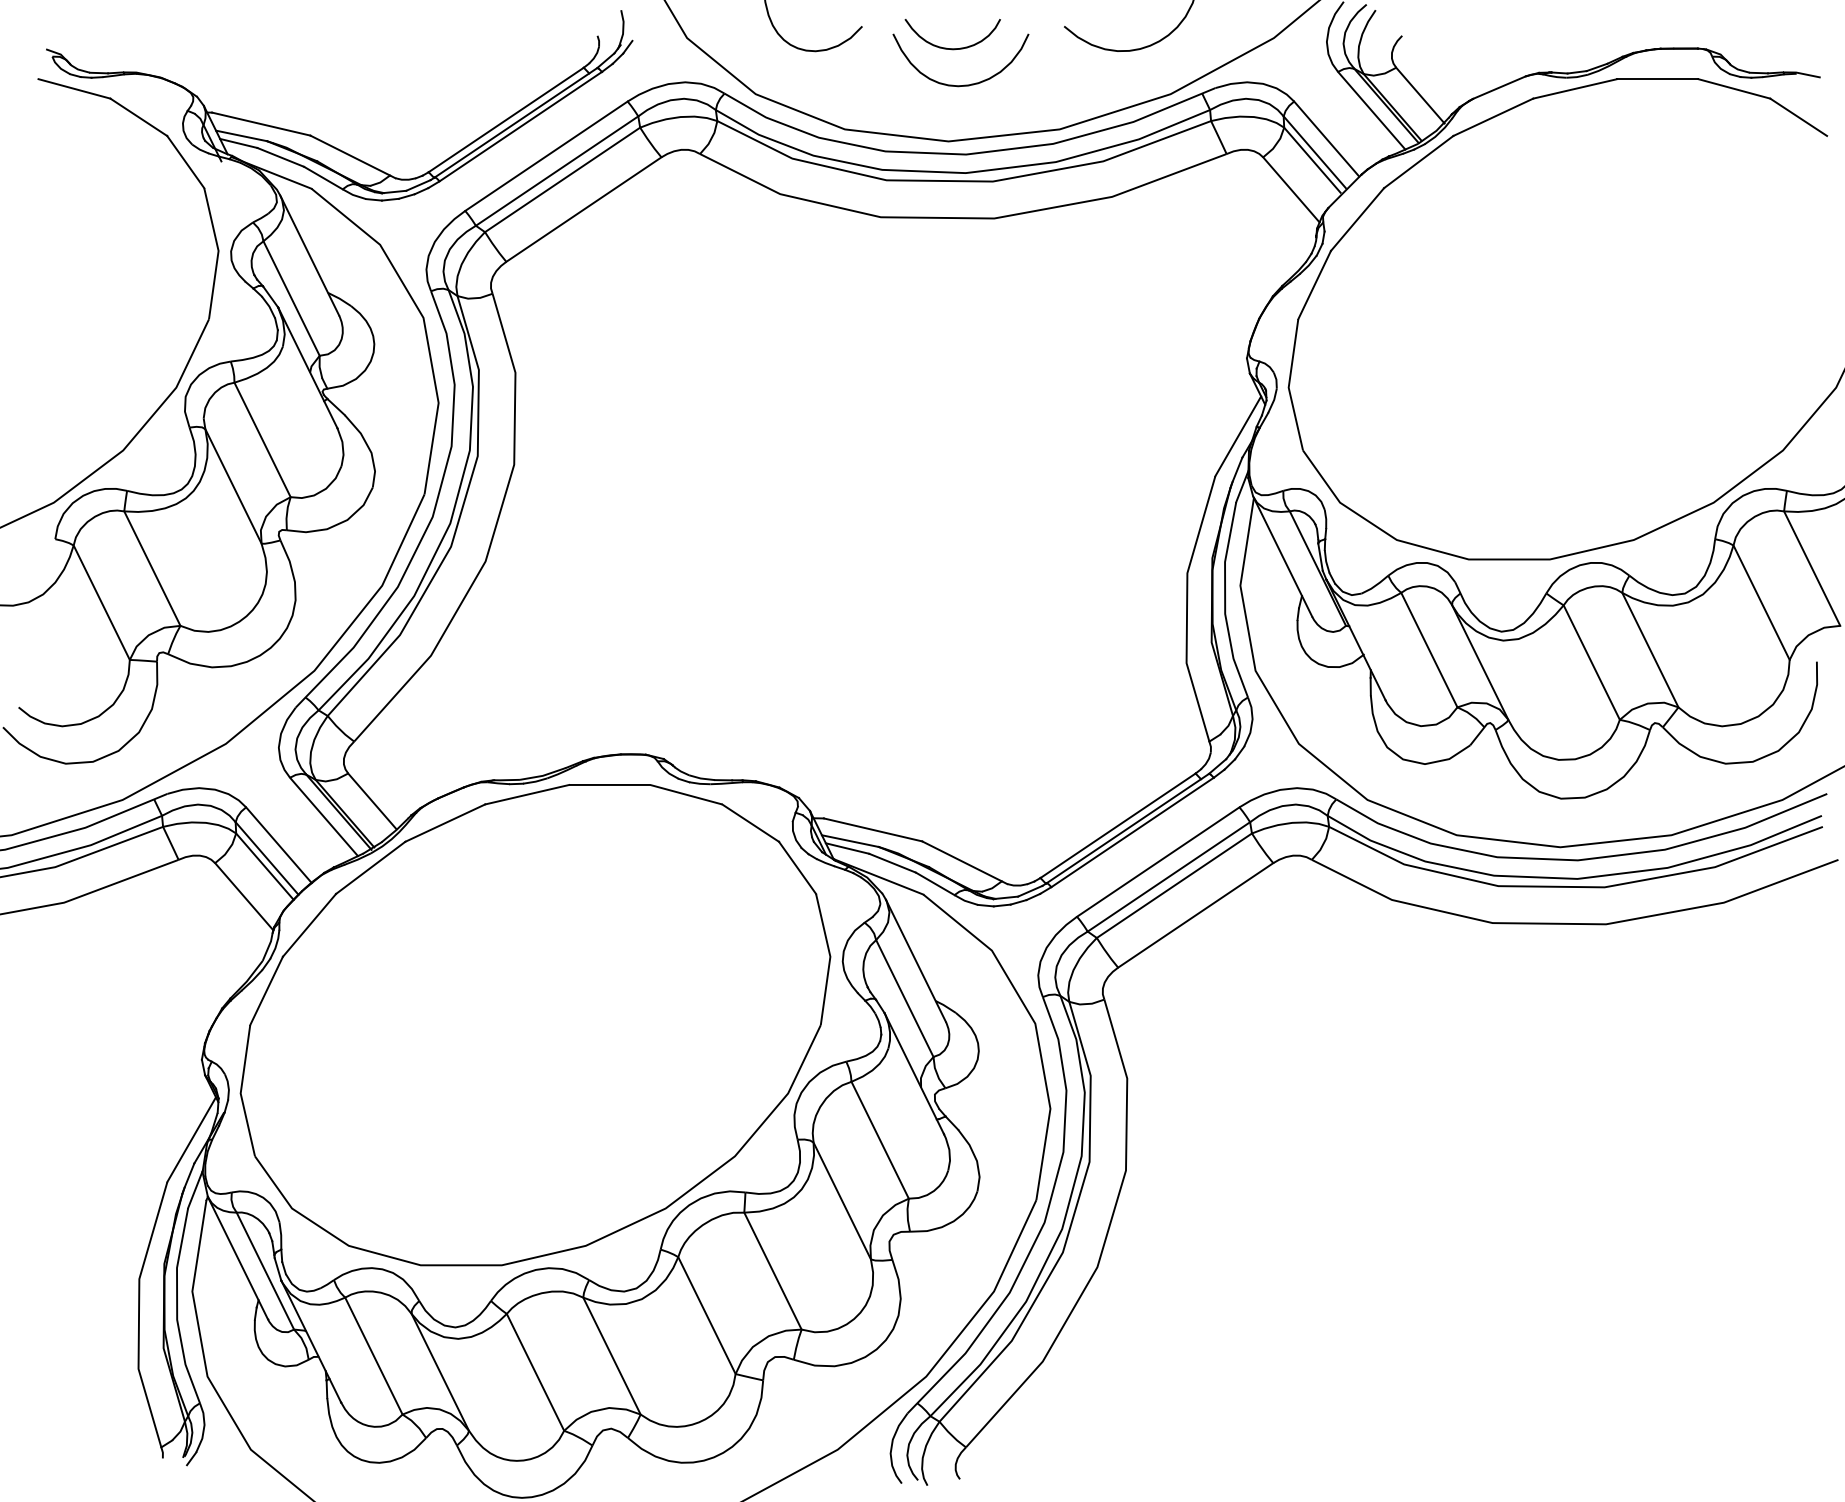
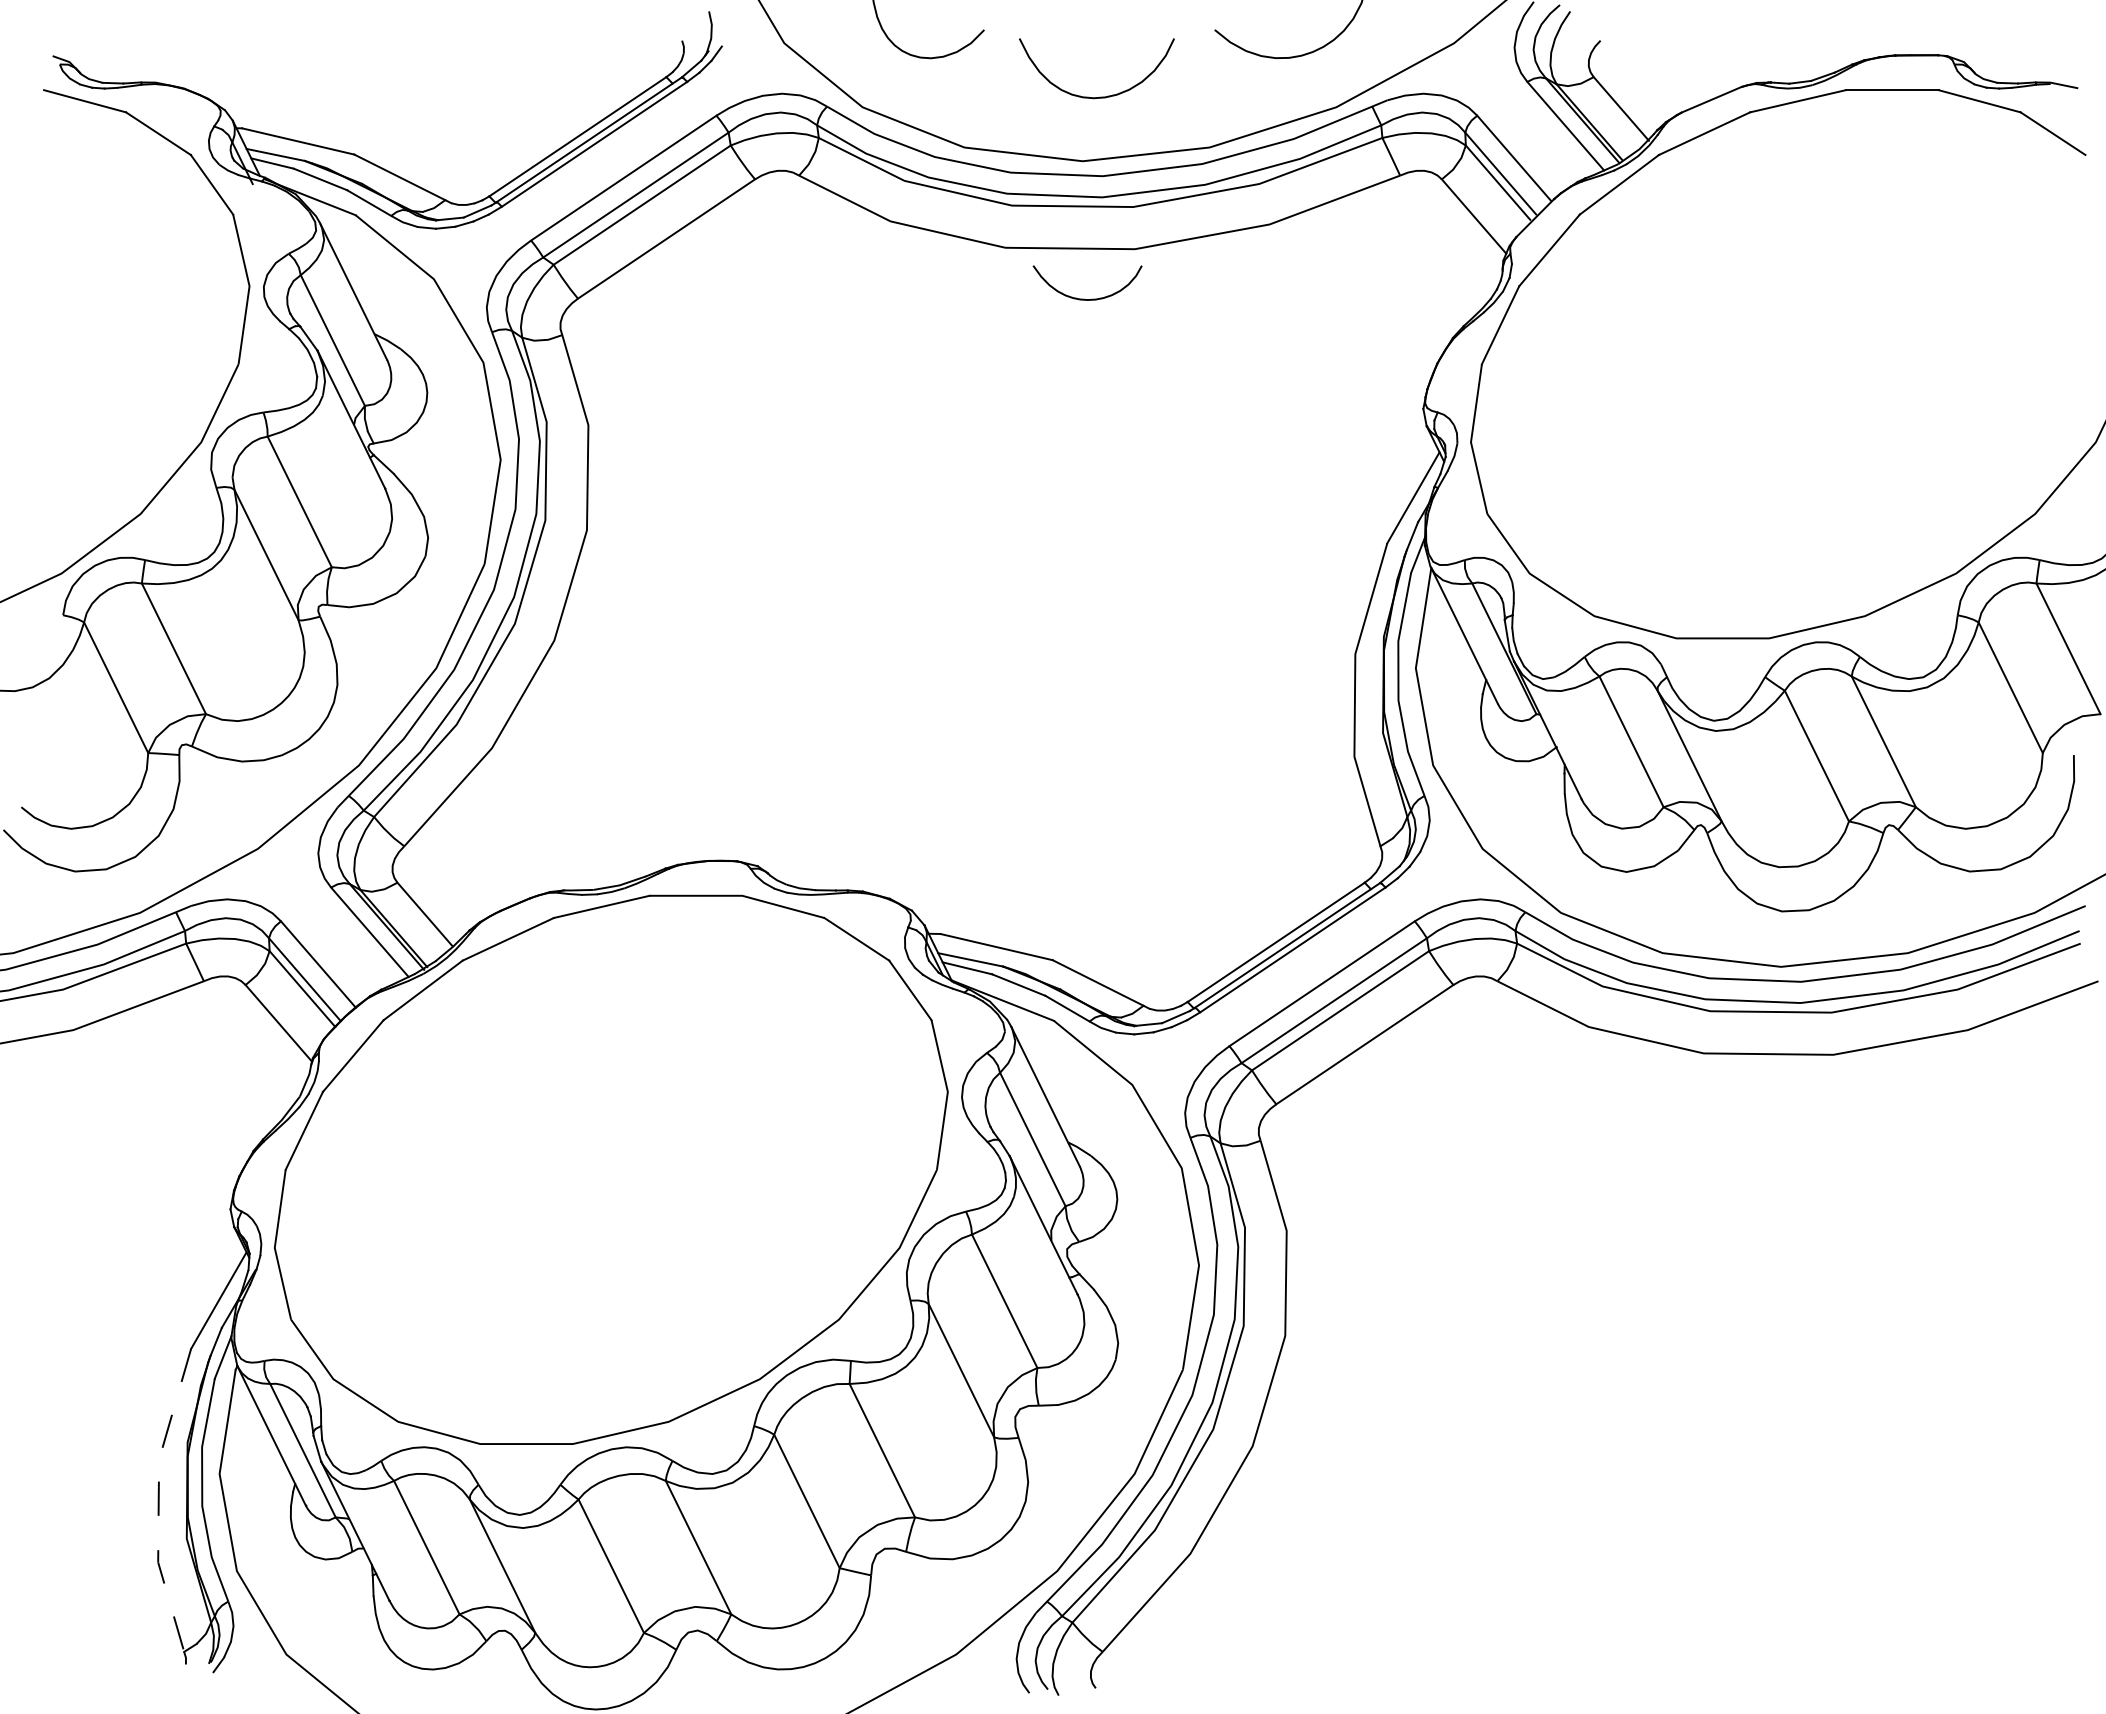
curve: (950, 47) -> (1084, 298), moved
line: (138, 1314) -> (158, 1500), solid -> dashed

